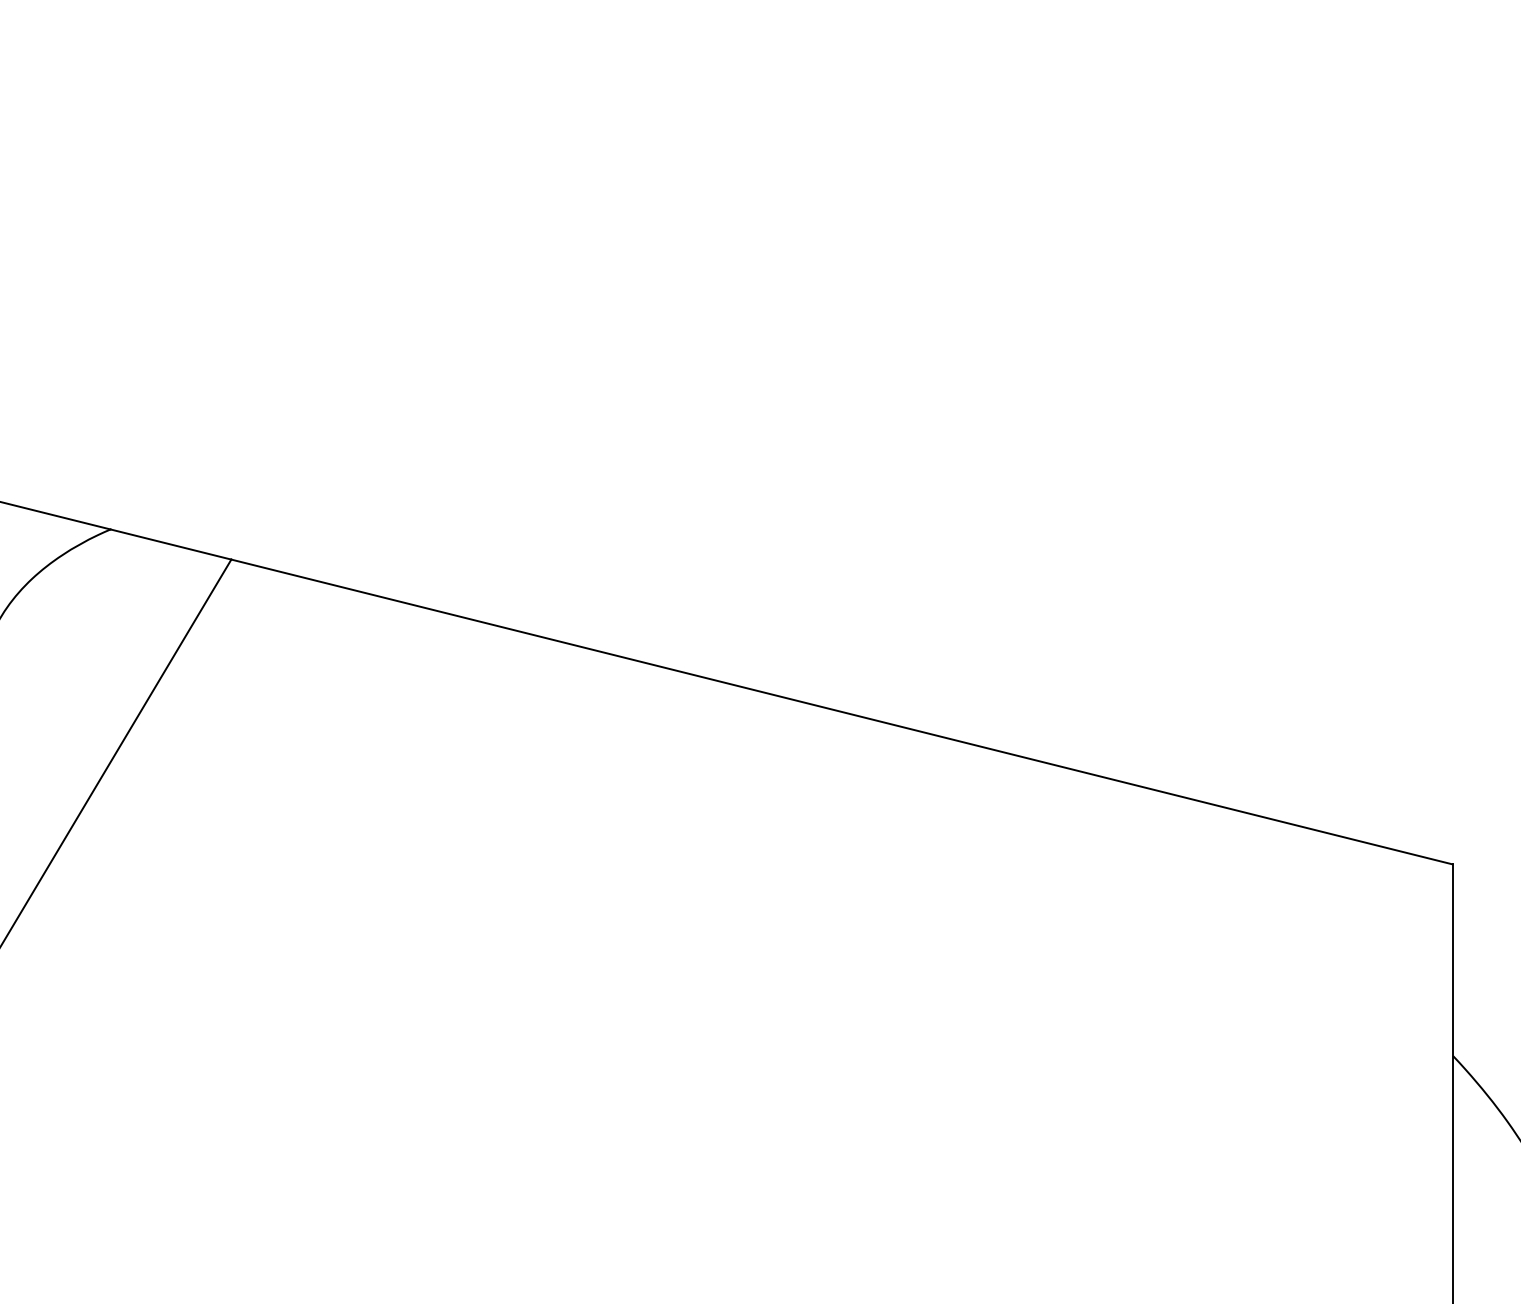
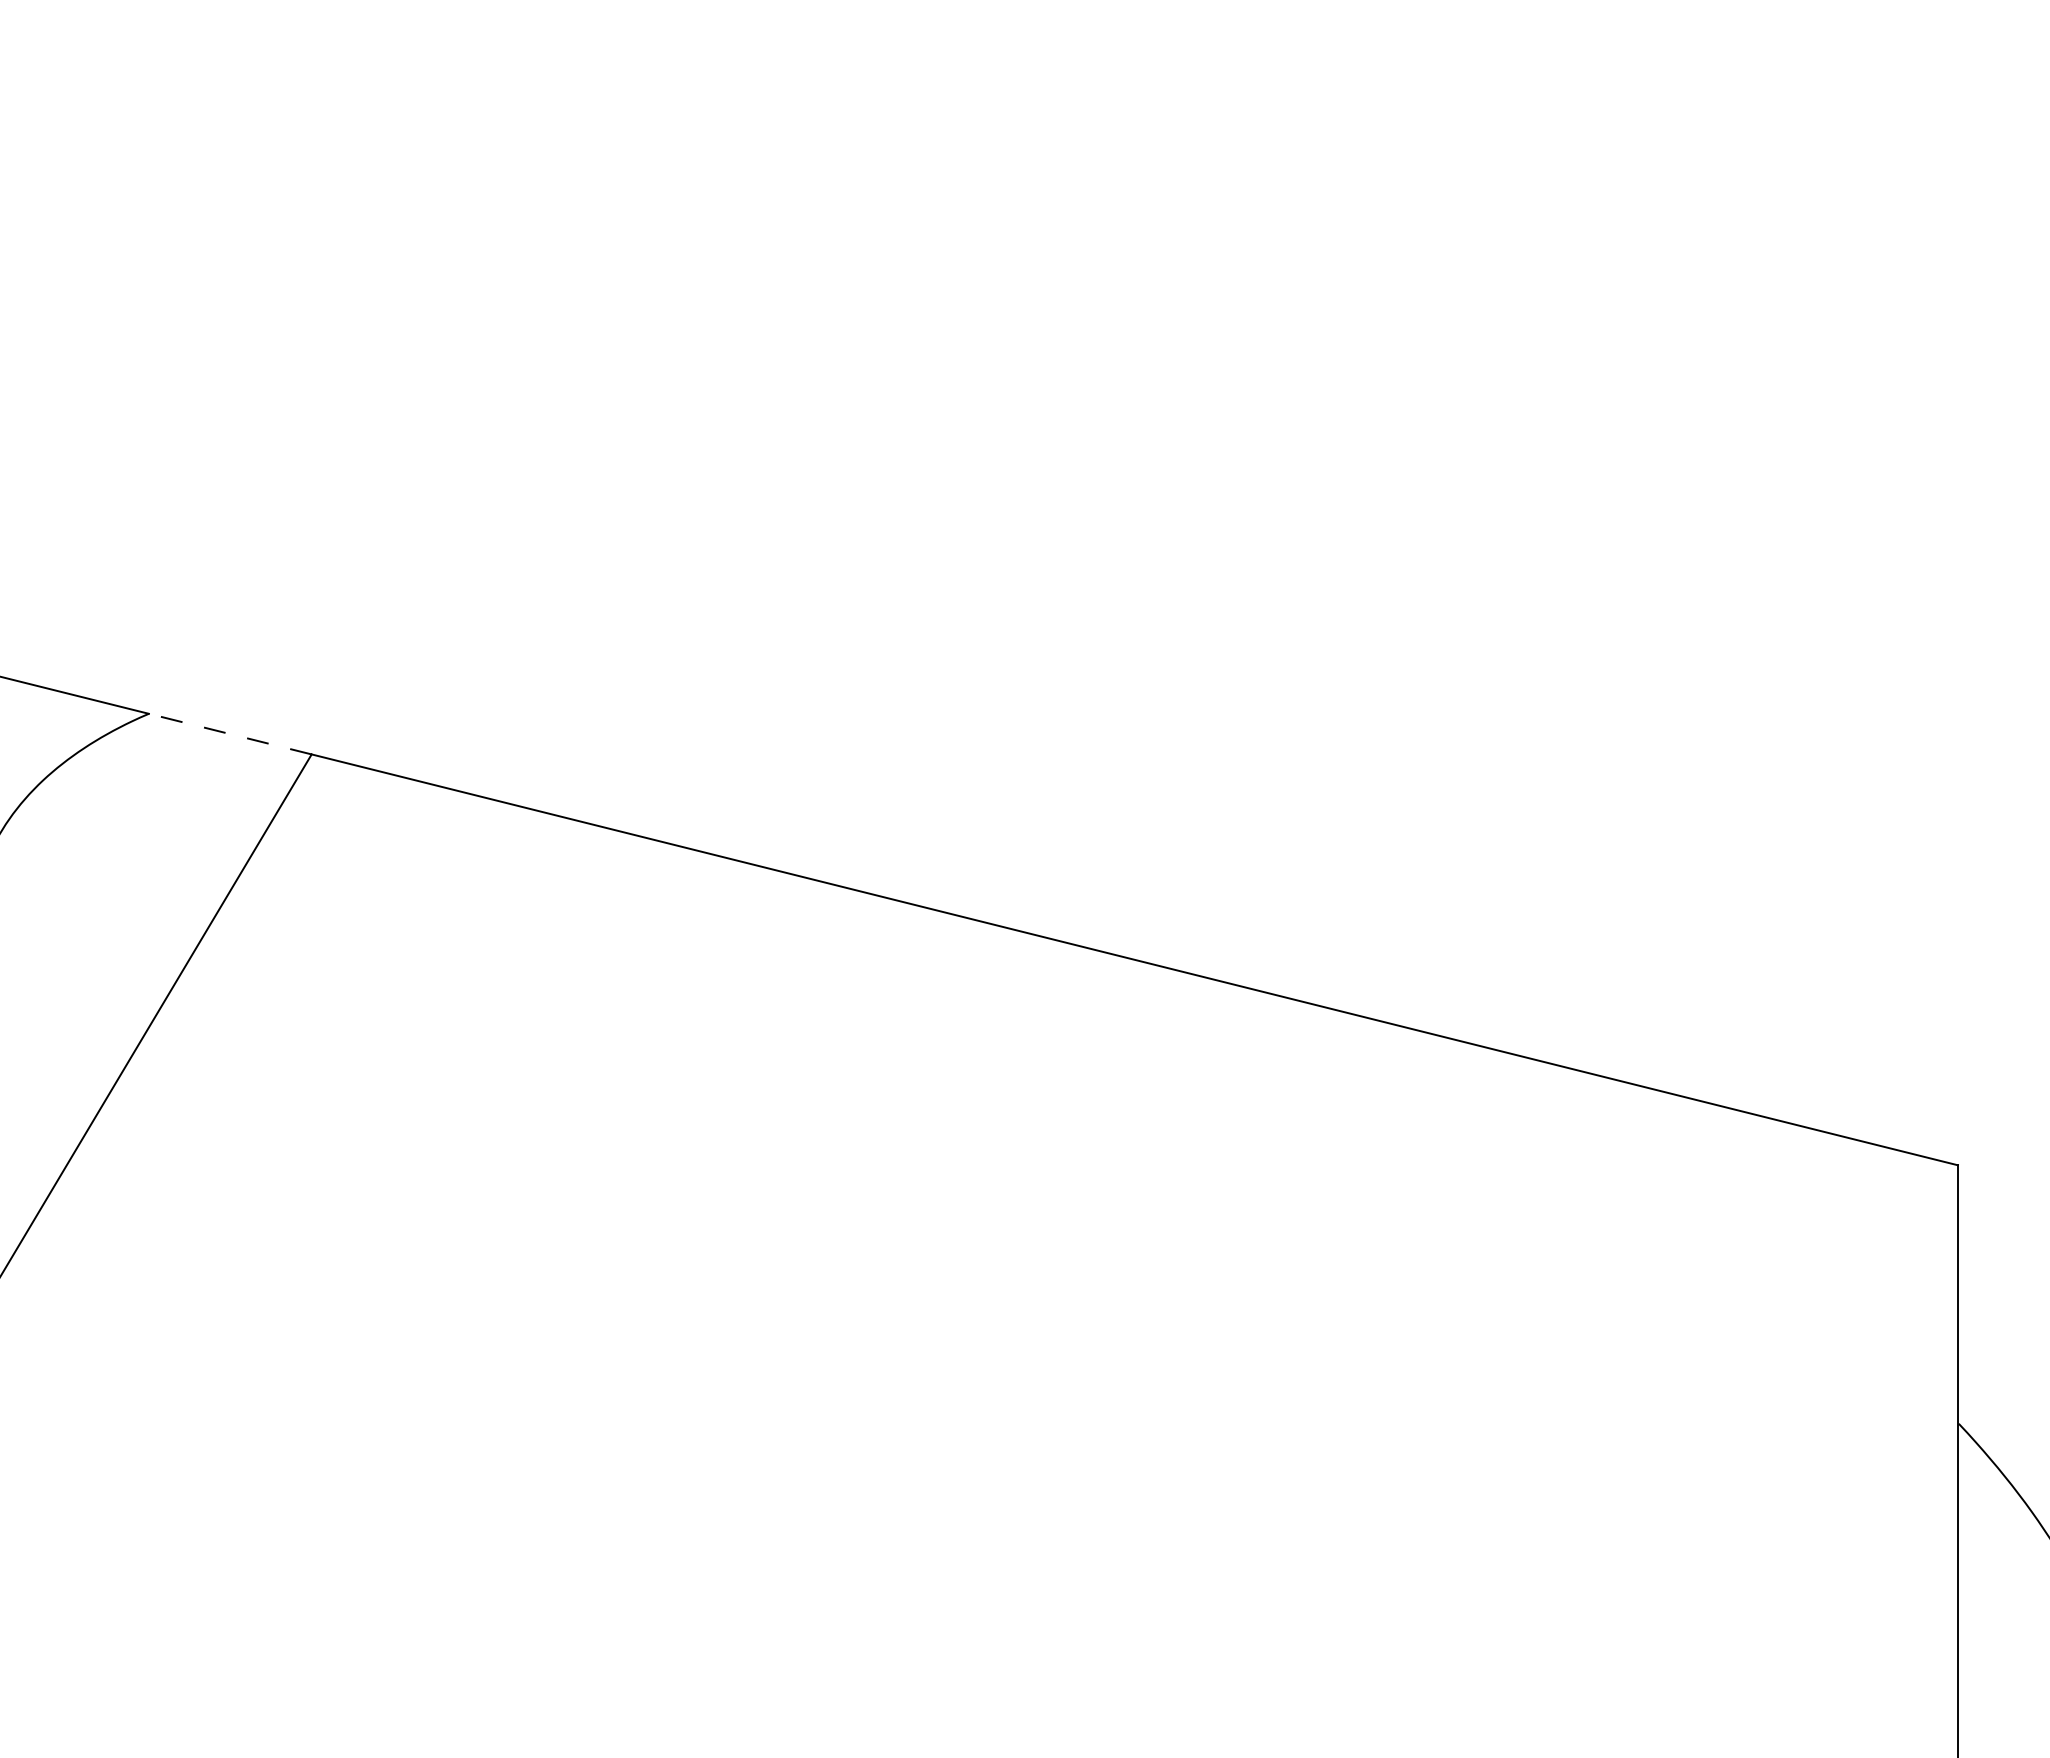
line: (171, 544) -> (230, 734), solid -> dashed

